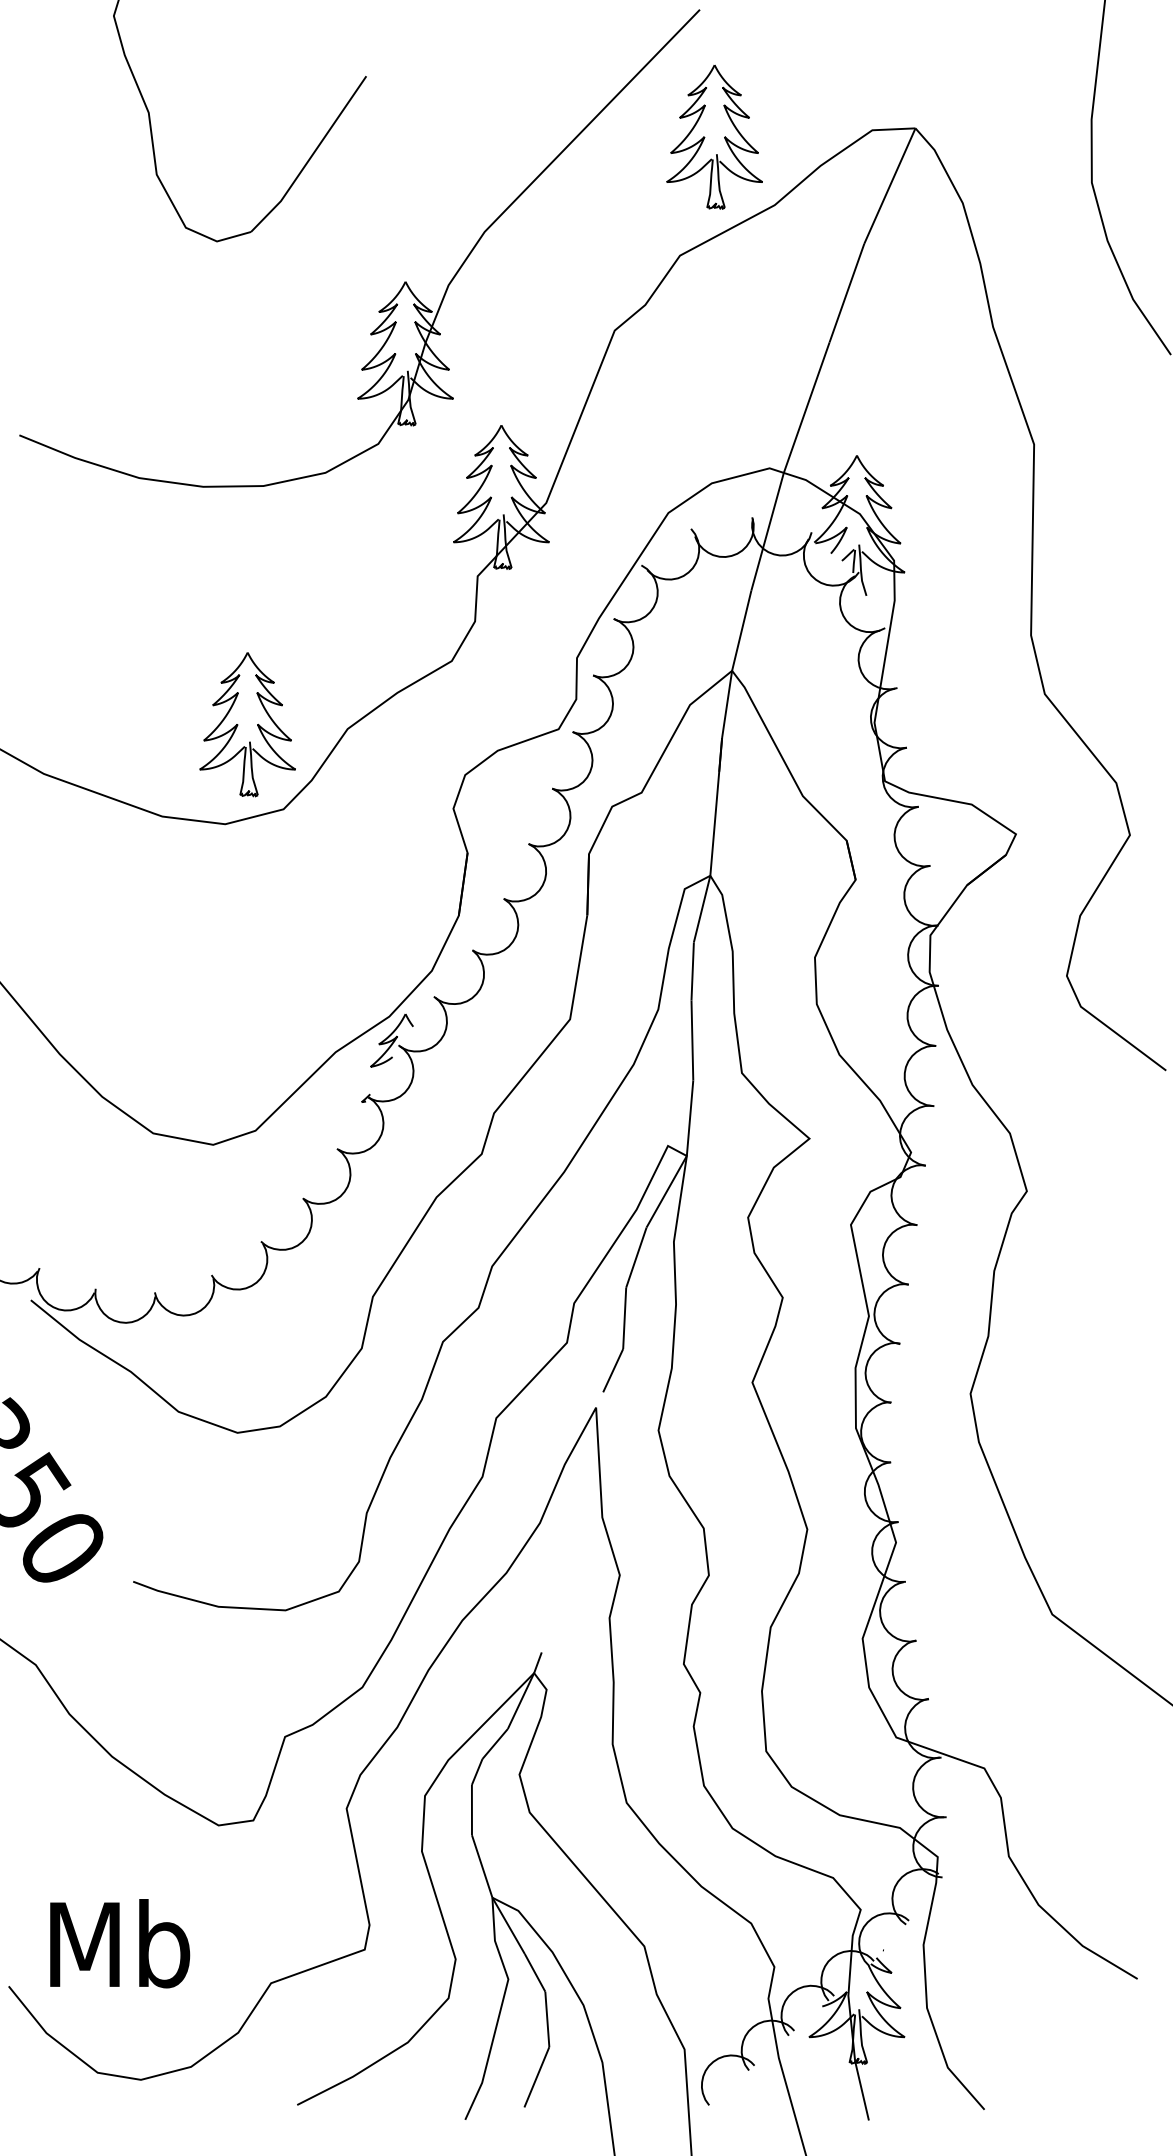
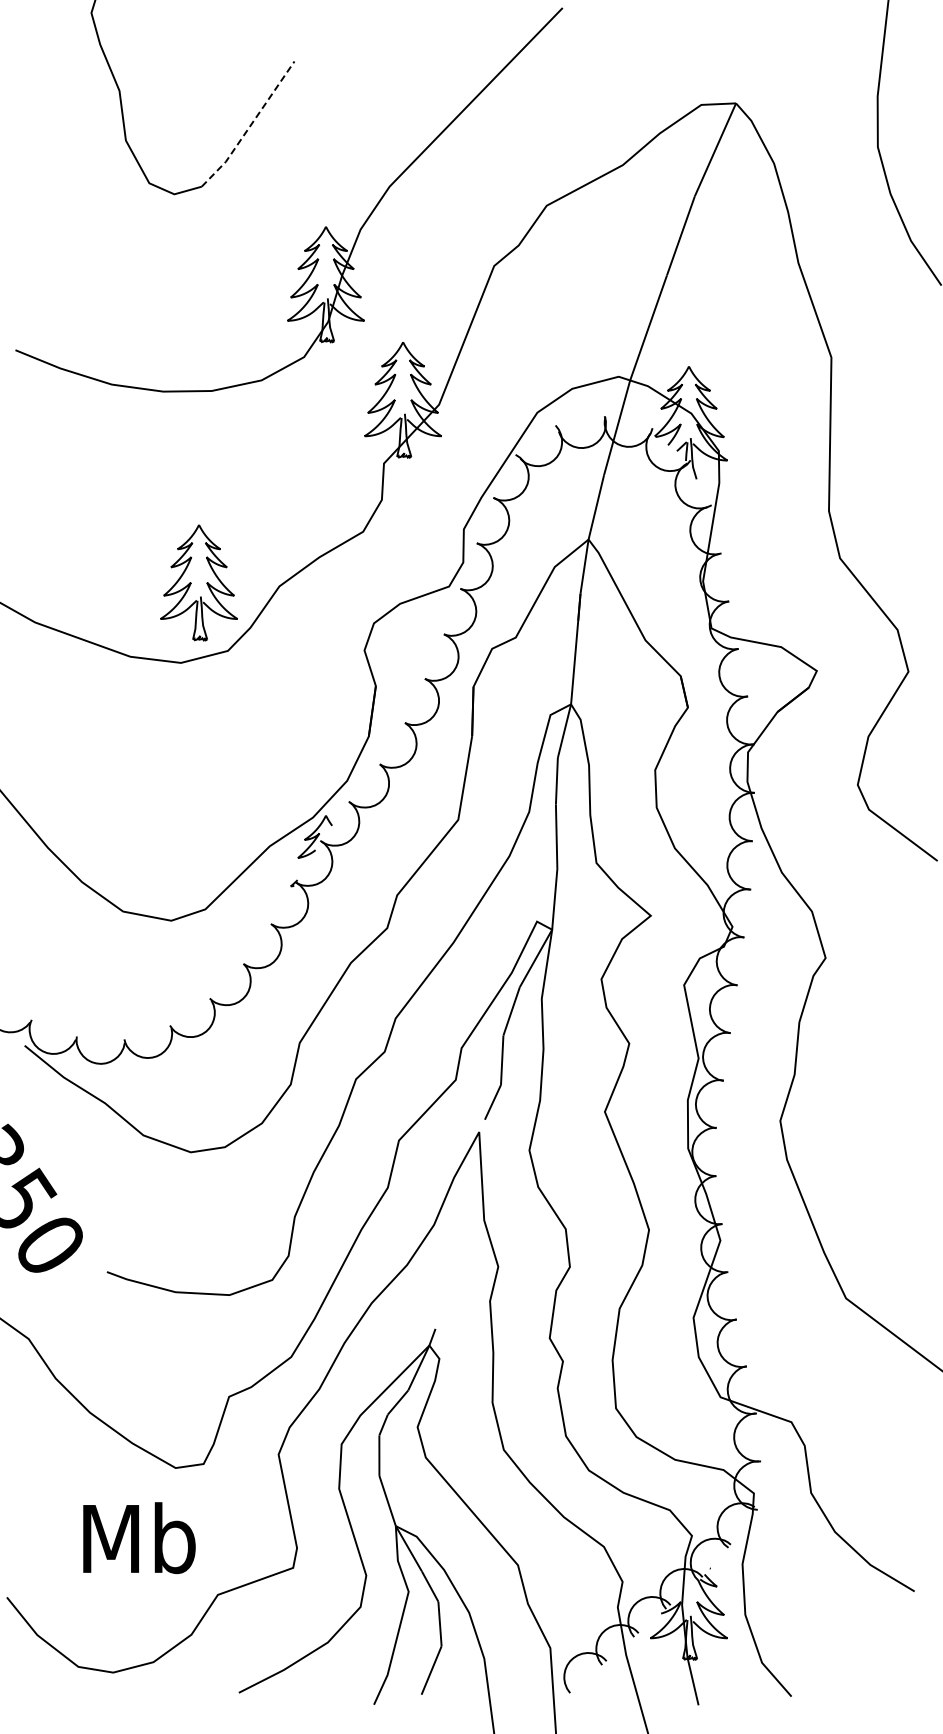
part: (714, 137) -> (574, 110), removed
line: (311, 157) -> (250, 126), solid -> dashed
text: (120, 1944) -> (139, 1538), moved

